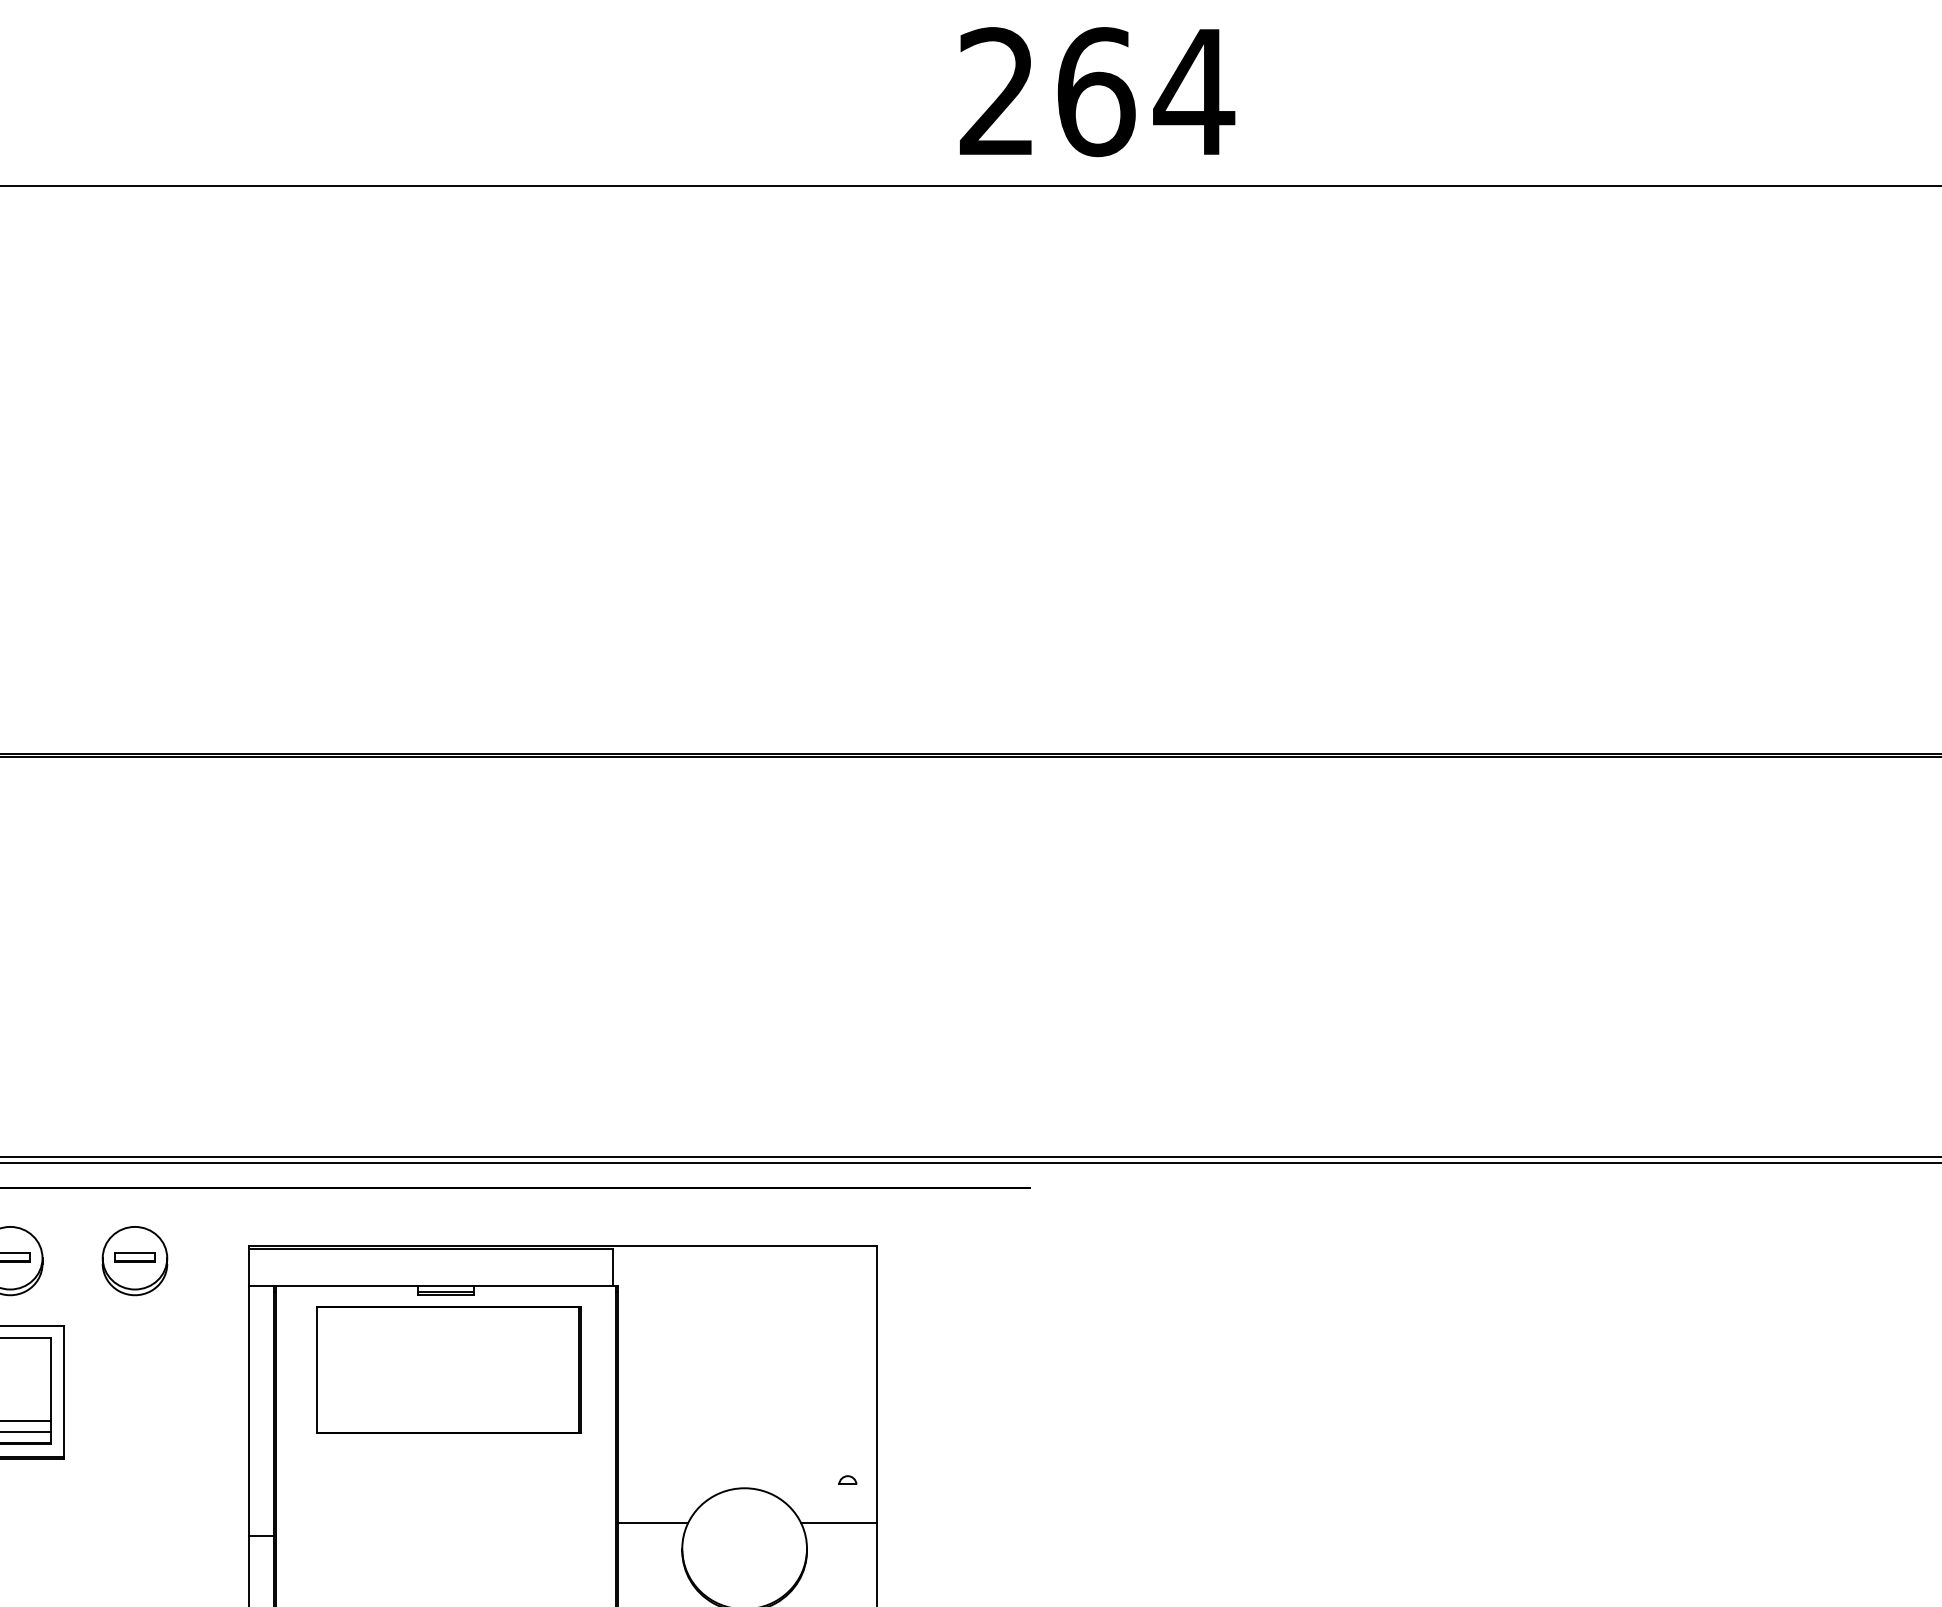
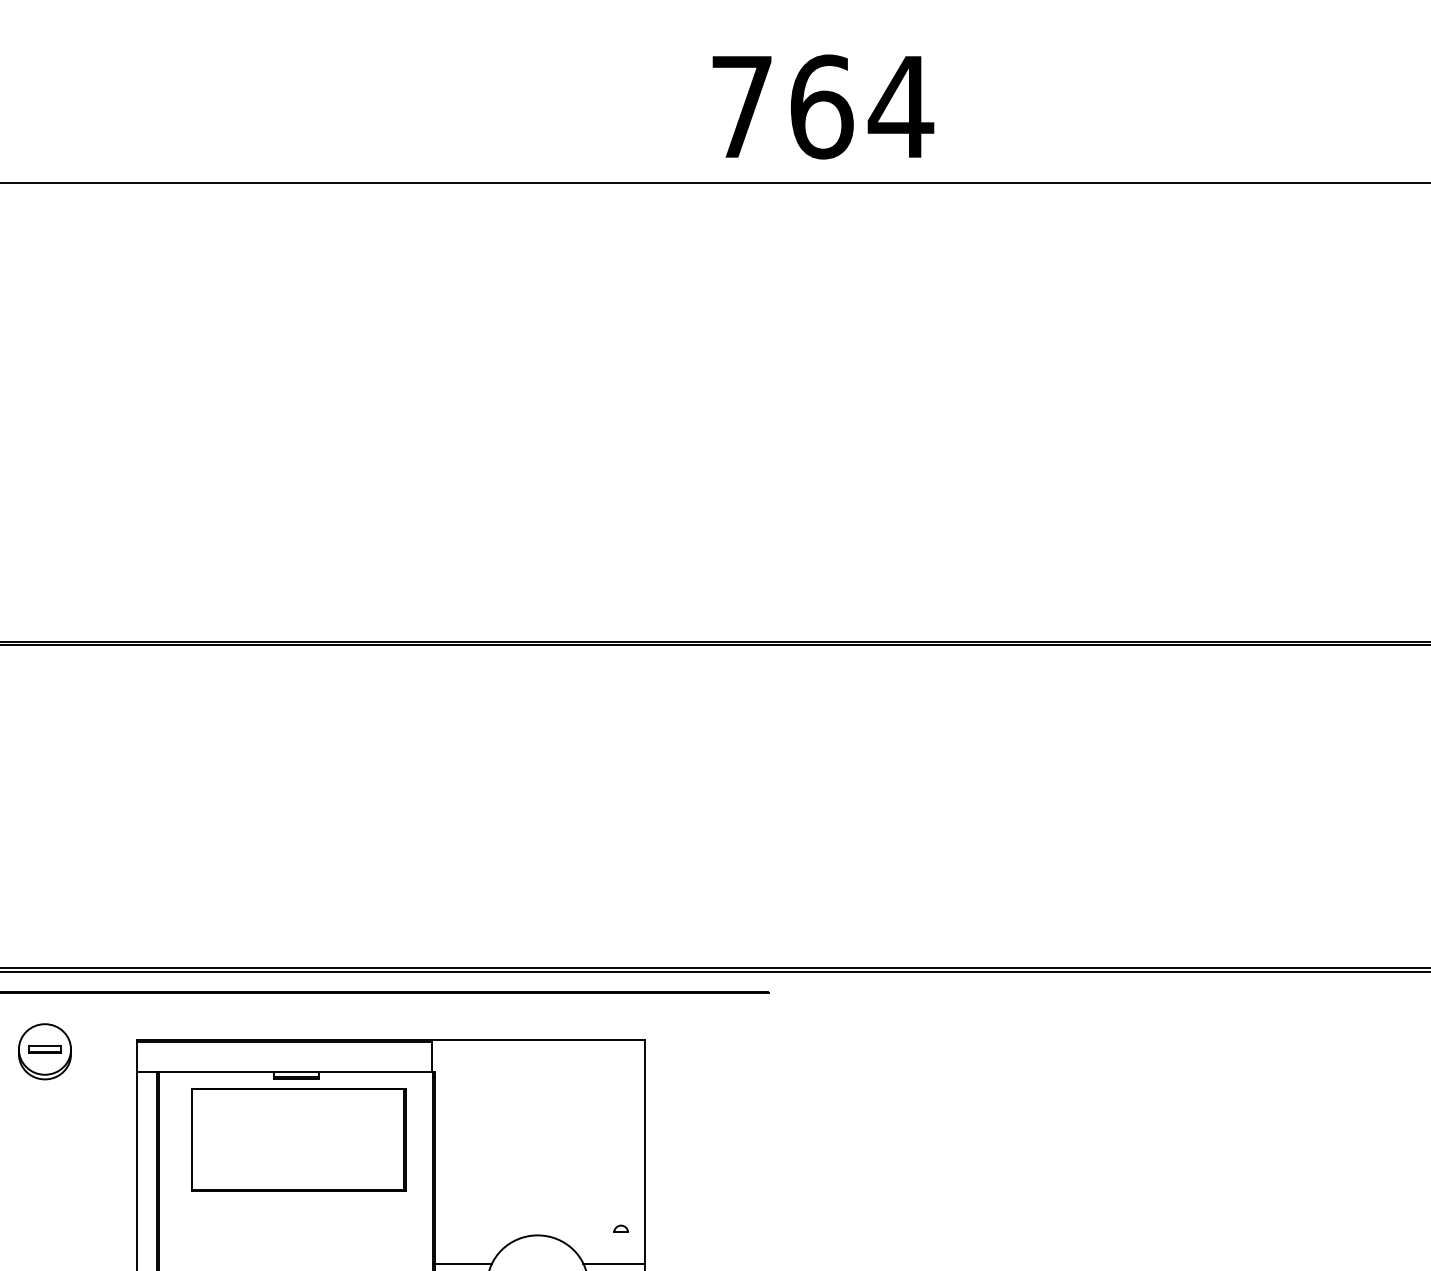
text: (996, 90) -> (741, 105), 264 -> 764

